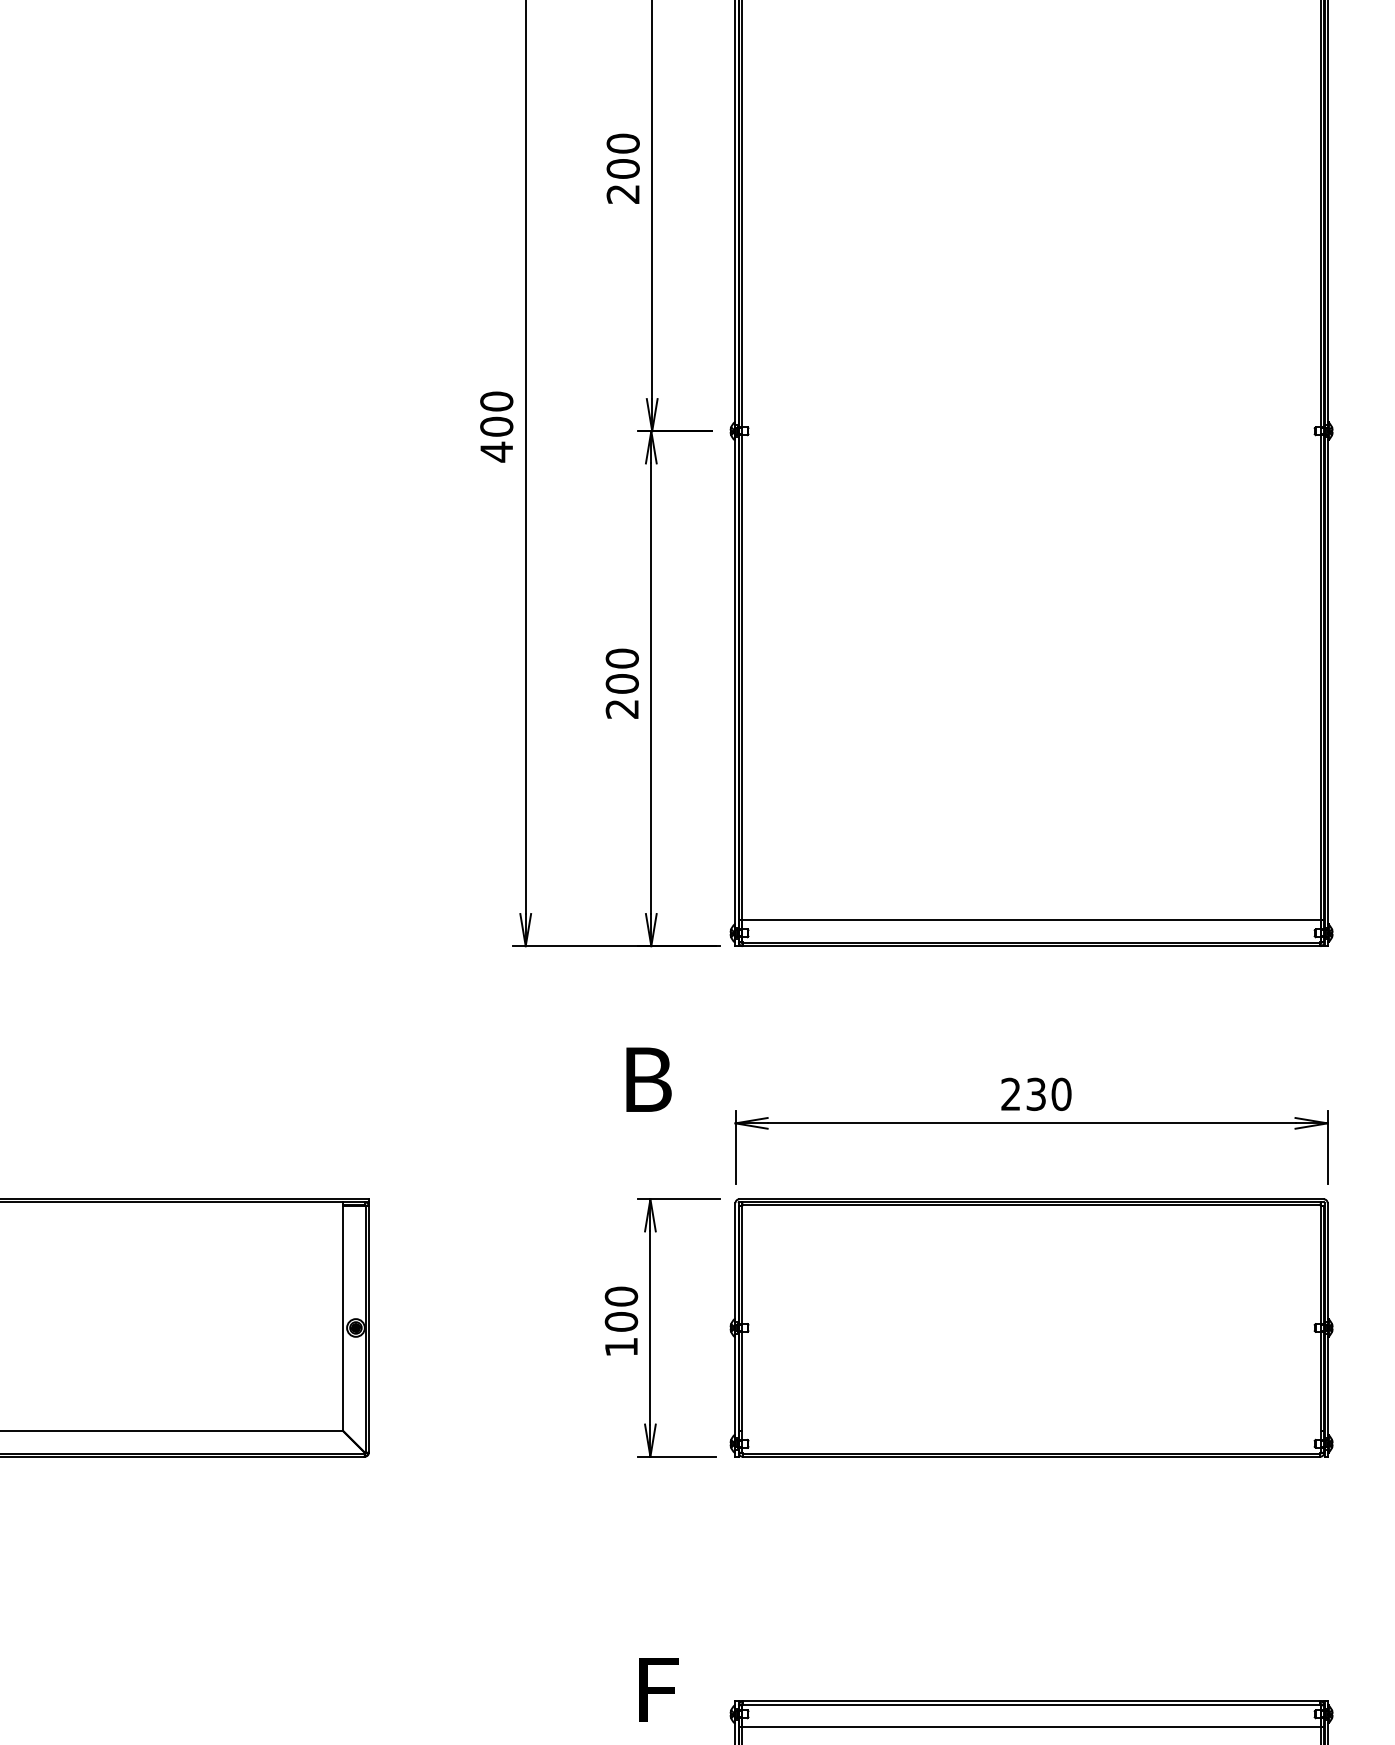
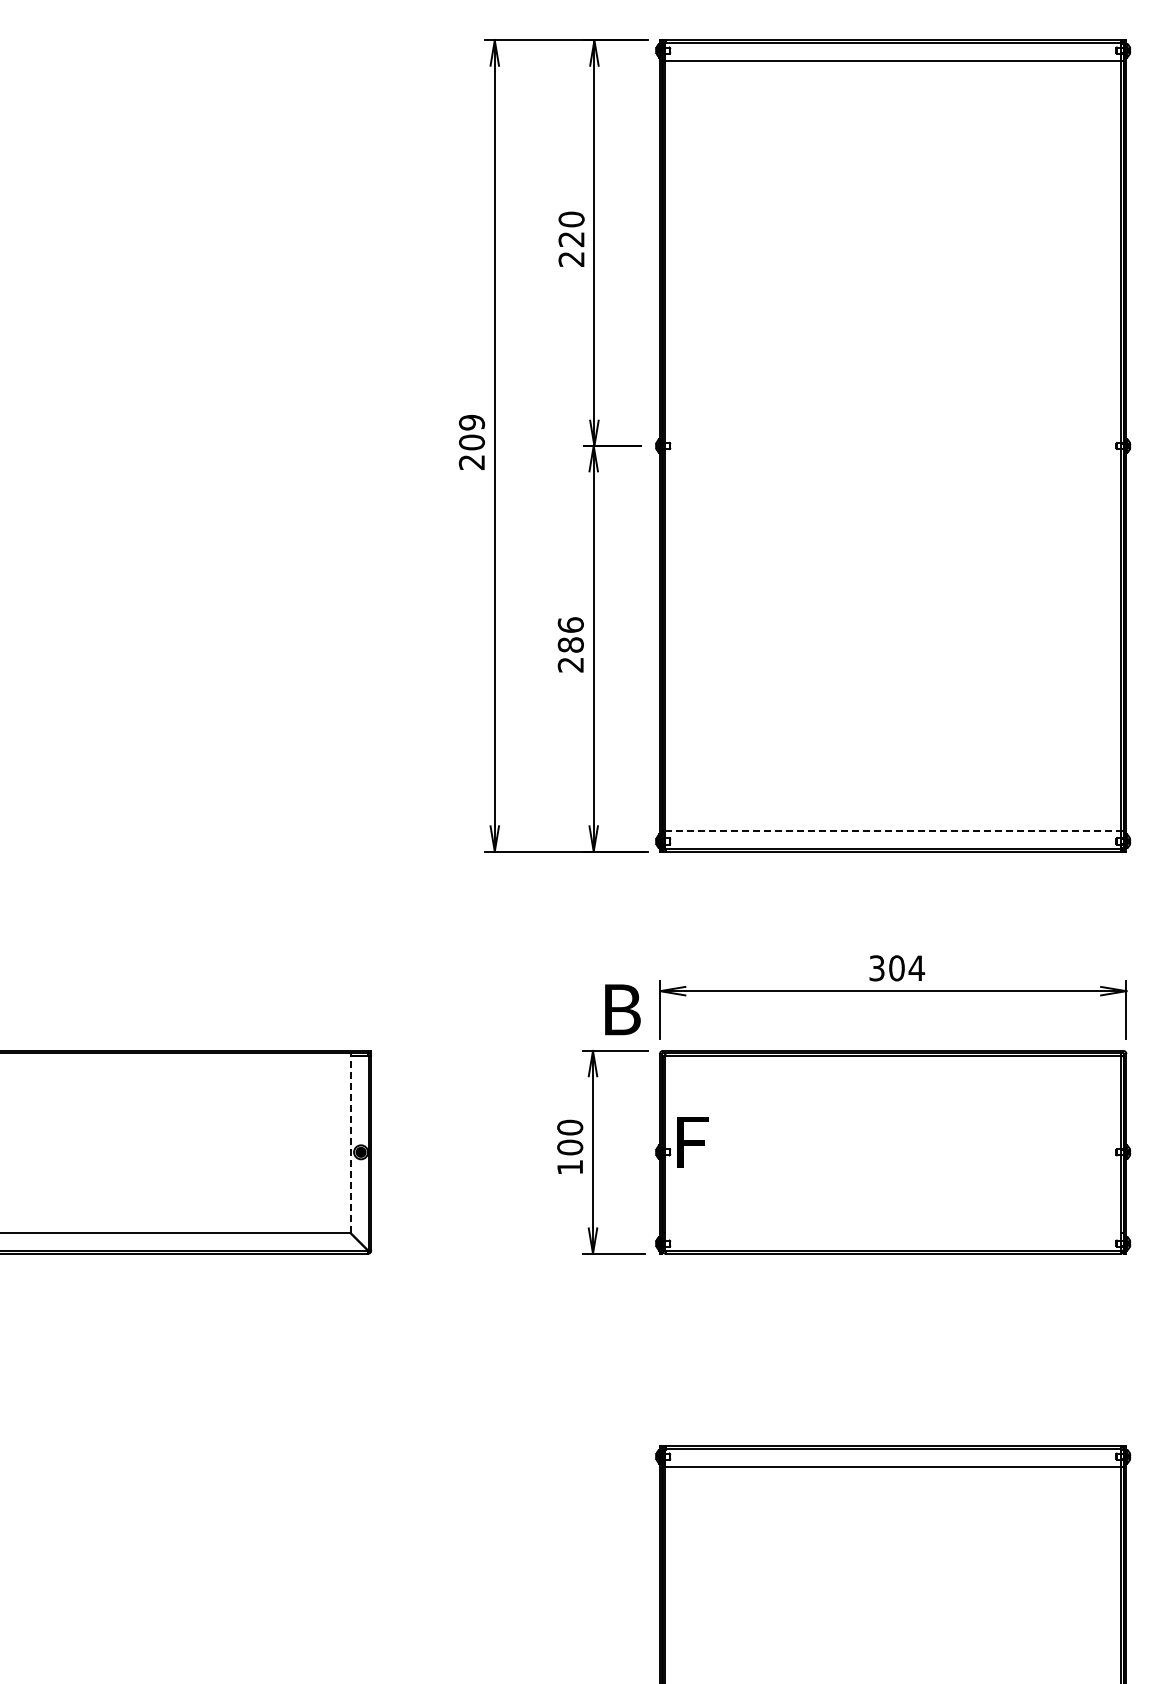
text: (623, 169) -> (571, 239), 200 -> 220
text: (496, 426) -> (471, 442), 400 -> 209
text: (621, 670) -> (570, 634), 200 -> 286
line: (1031, 920) -> (893, 831), solid -> dashed
text: (648, 1079) -> (622, 1009), moved
text: (1037, 1094) -> (897, 968), 230 -> 304
line: (342, 1318) -> (350, 1144), solid -> dashed
text: (658, 1690) -> (692, 1142), moved

